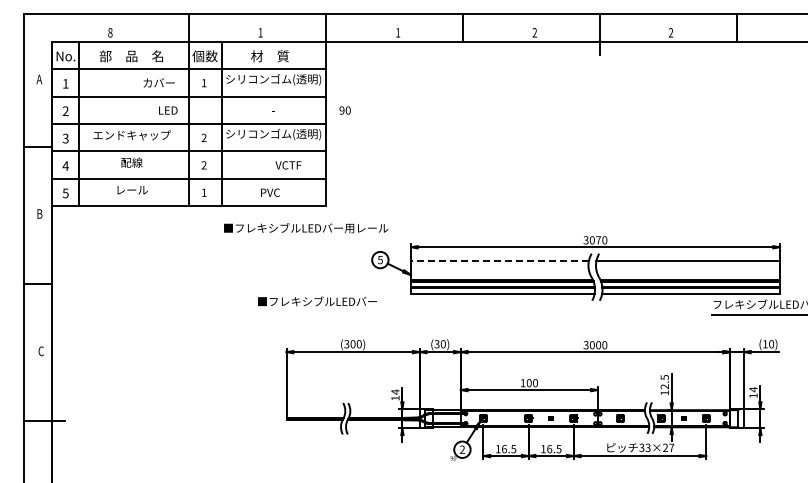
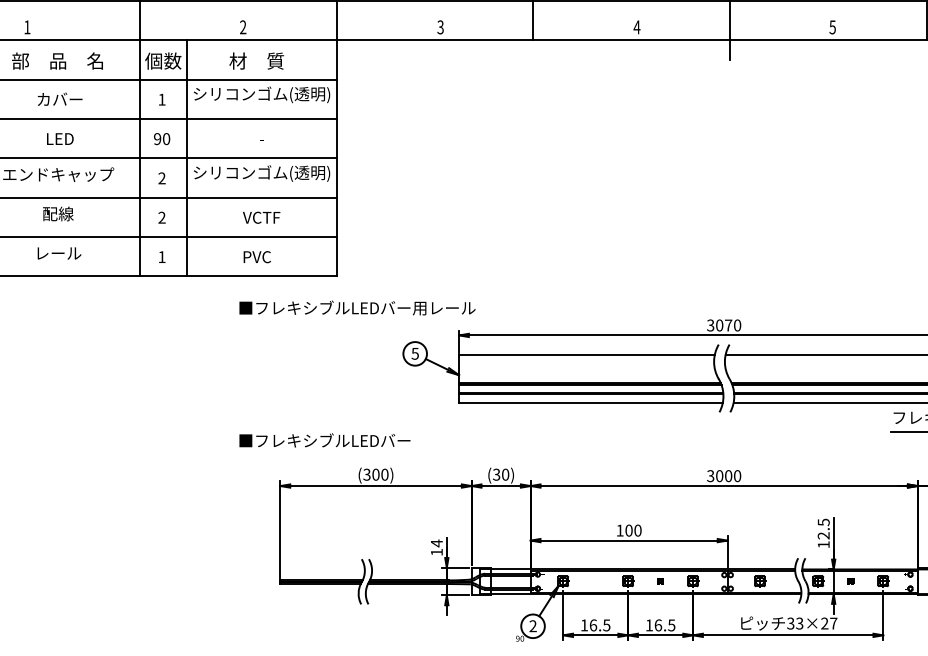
text: (110, 32) -> (27, 26), 8 -> 1
text: (260, 32) -> (242, 26), 1 -> 2
text: (397, 32) -> (439, 26), 1 -> 3
text: (534, 32) -> (636, 26), 2 -> 4
text: (670, 32) -> (831, 26), 2 -> 5
text: (158, 82) -> (59, 98), moved
text: (168, 110) -> (60, 138), moved
text: (344, 110) -> (161, 138), moved
text: (288, 165) -> (261, 217), moved
text: (306, 228) -> (357, 308), moved
line: (499, 260) -> (586, 354), dashed -> solid
text: (317, 301) -> (324, 440), moved

